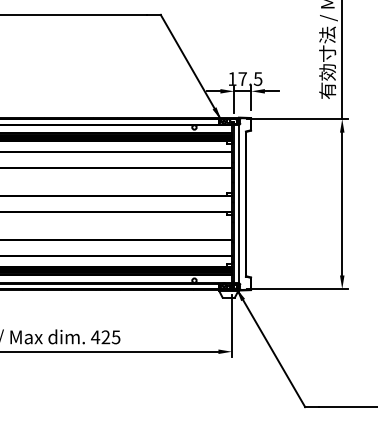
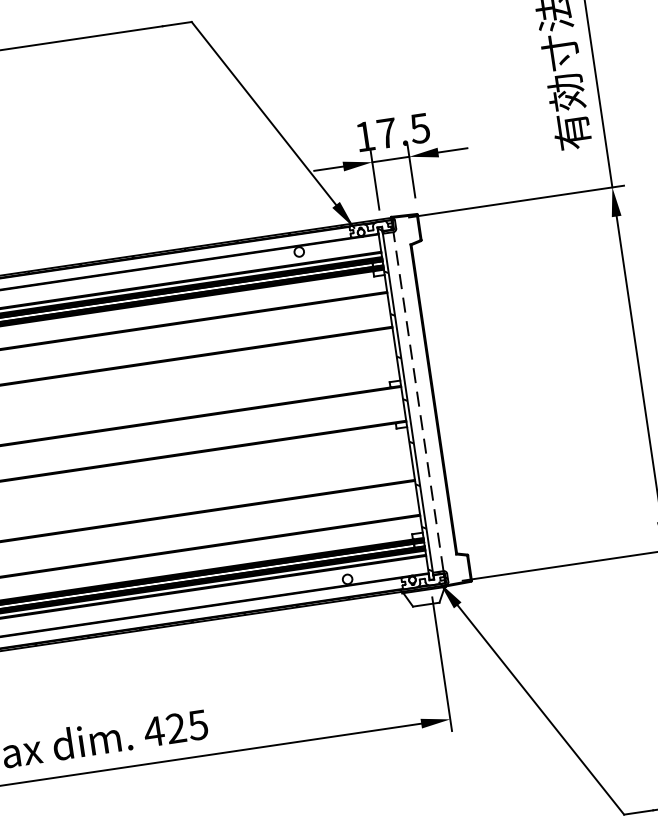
line: (238, 203) -> (417, 400), solid -> dashed

